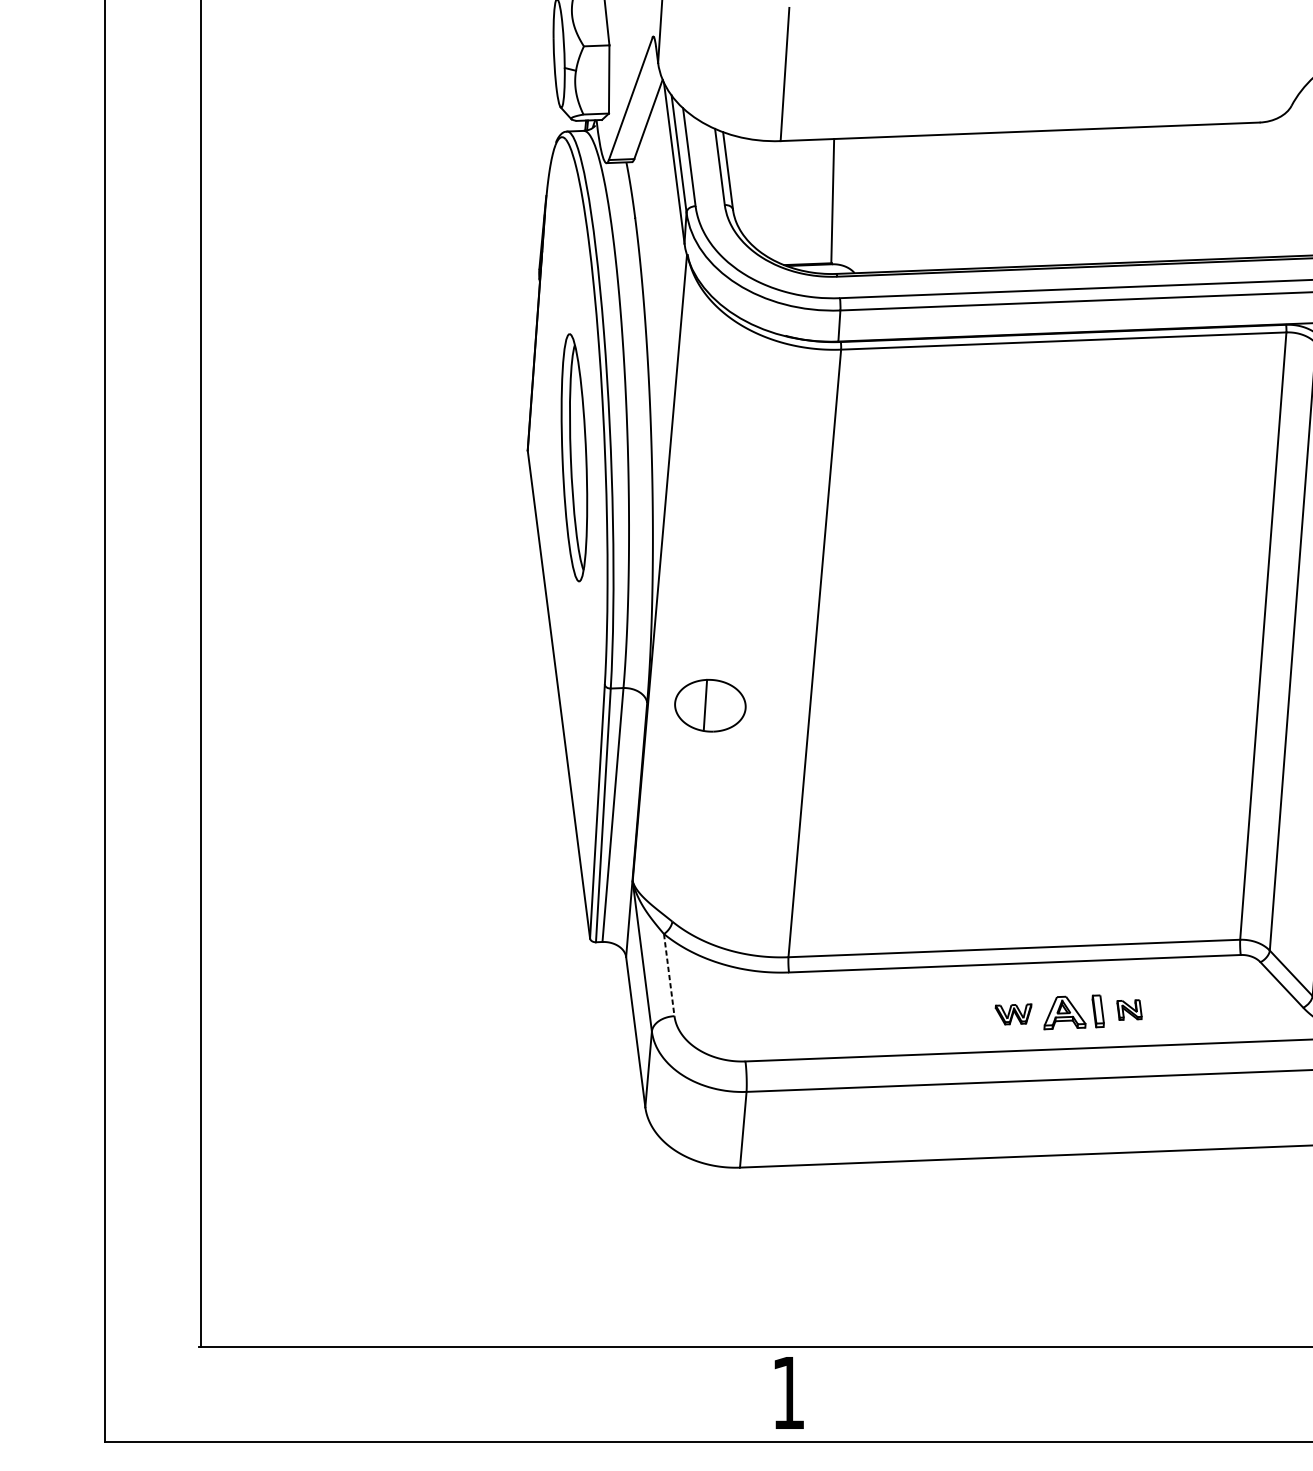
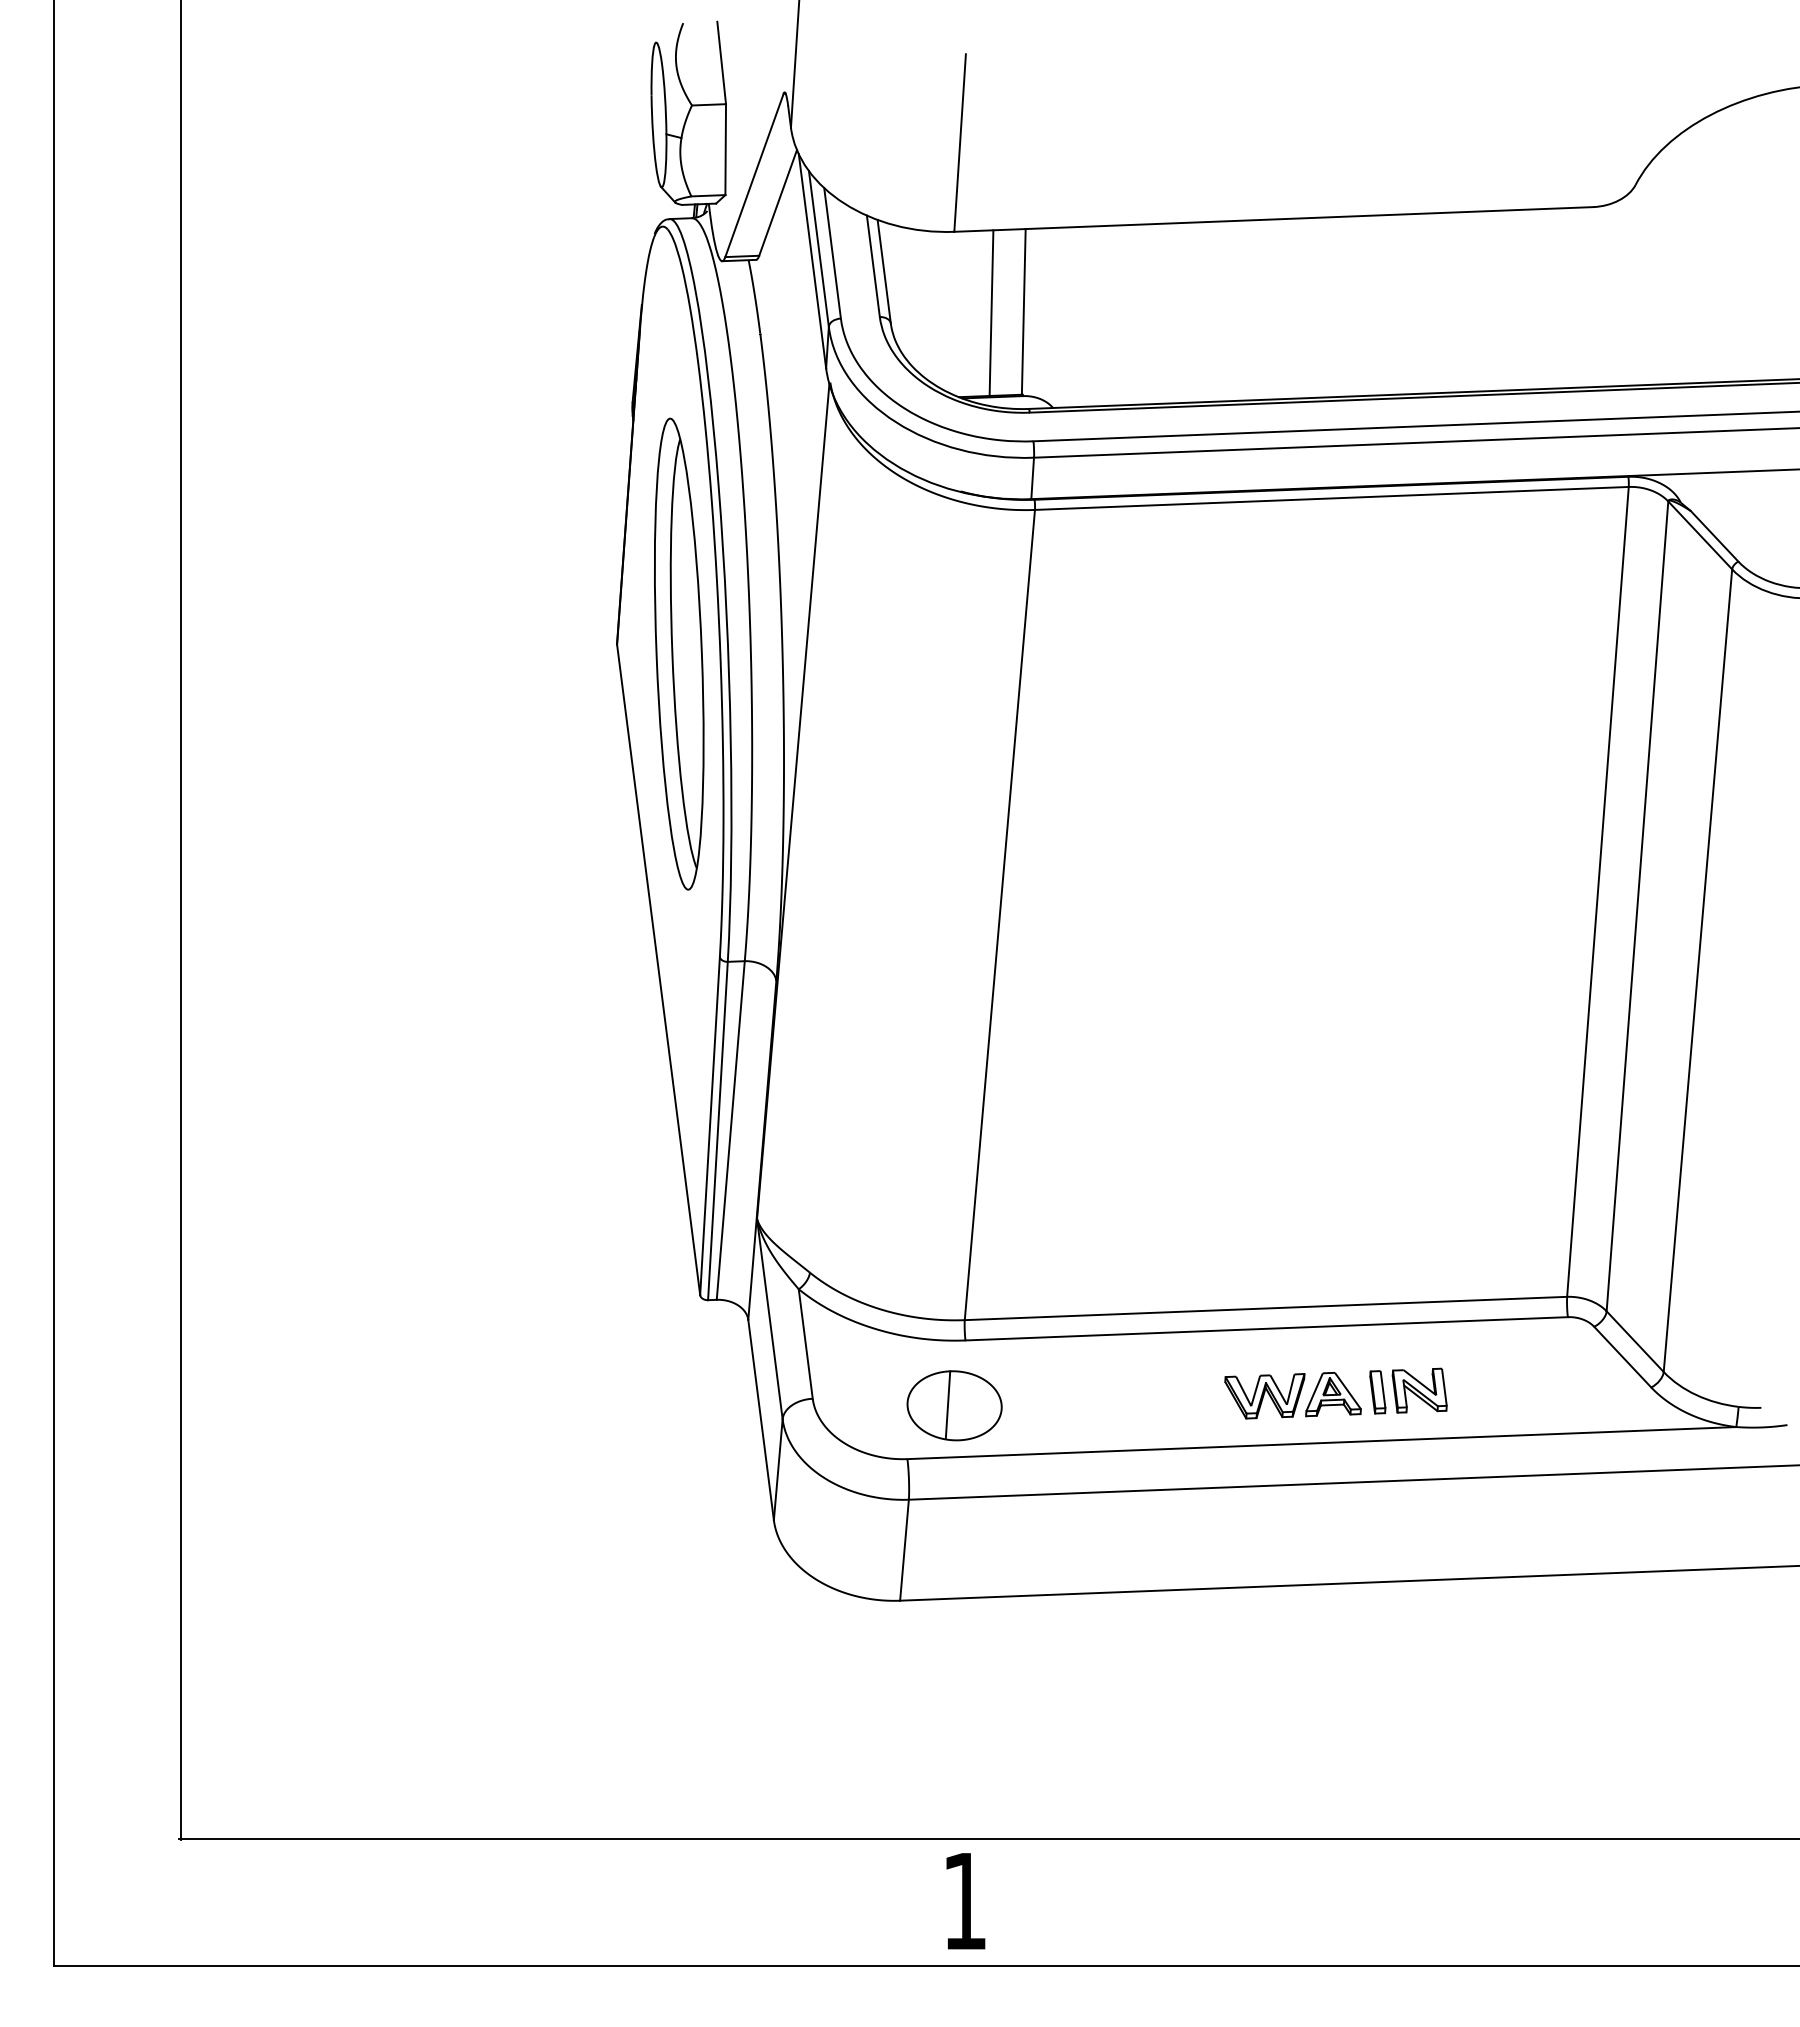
line: (808, 201) -> (991, 312), added
part: (574, 457) -> (679, 653), size x1.43
part: (710, 705) -> (954, 1405), moved
line: (669, 975) -> (805, 1344), dashed -> solid
part: (1129, 1009) -> (1419, 1390), size x1.67
part: (1013, 1014) -> (1264, 1396), size x1.67

